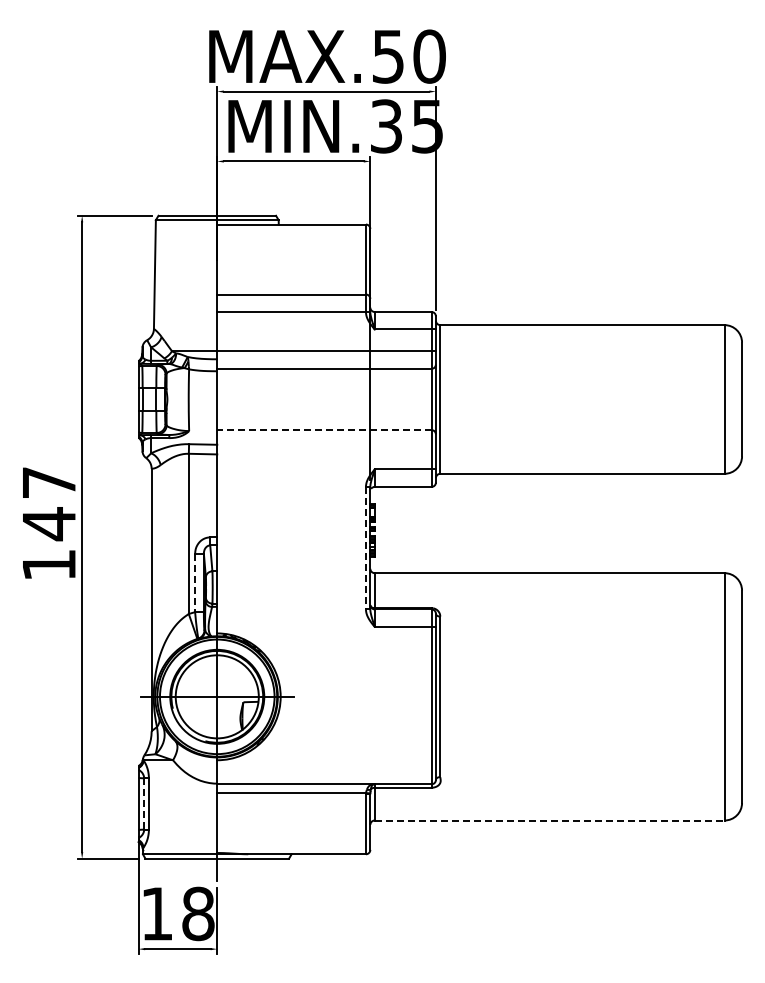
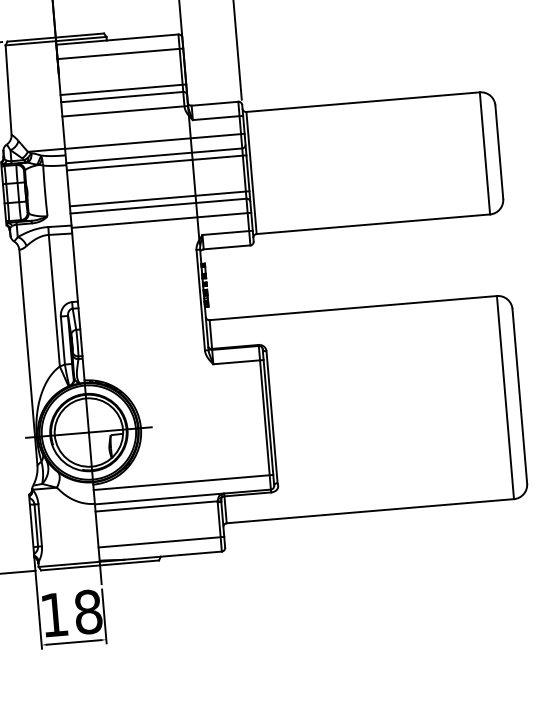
line: (293, 242) -> (120, 54), added
line: (293, 285) -> (123, 89), added
line: (326, 377) -> (156, 162), added
line: (326, 421) -> (159, 198), added
line: (323, 430) -> (157, 206), dashed -> solid
line: (326, 447) -> (161, 220), added
line: (365, 548) -> (200, 300), dashed -> solid
line: (195, 583) -> (63, 340), dashed -> solid
line: (326, 766) -> (183, 482), added
line: (144, 803) -> (36, 525), dashed -> solid
line: (549, 820) -> (370, 511), dashed -> solid
line: (293, 836) -> (161, 541), added

